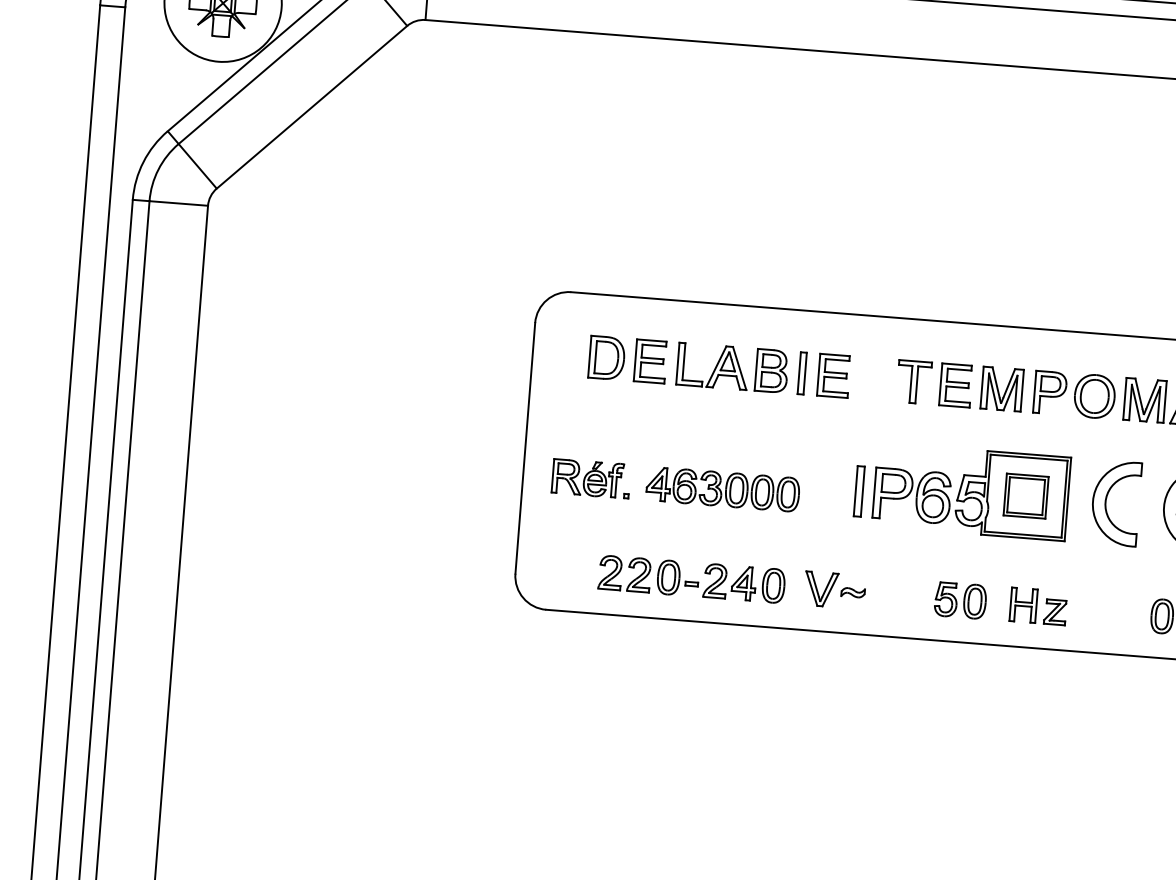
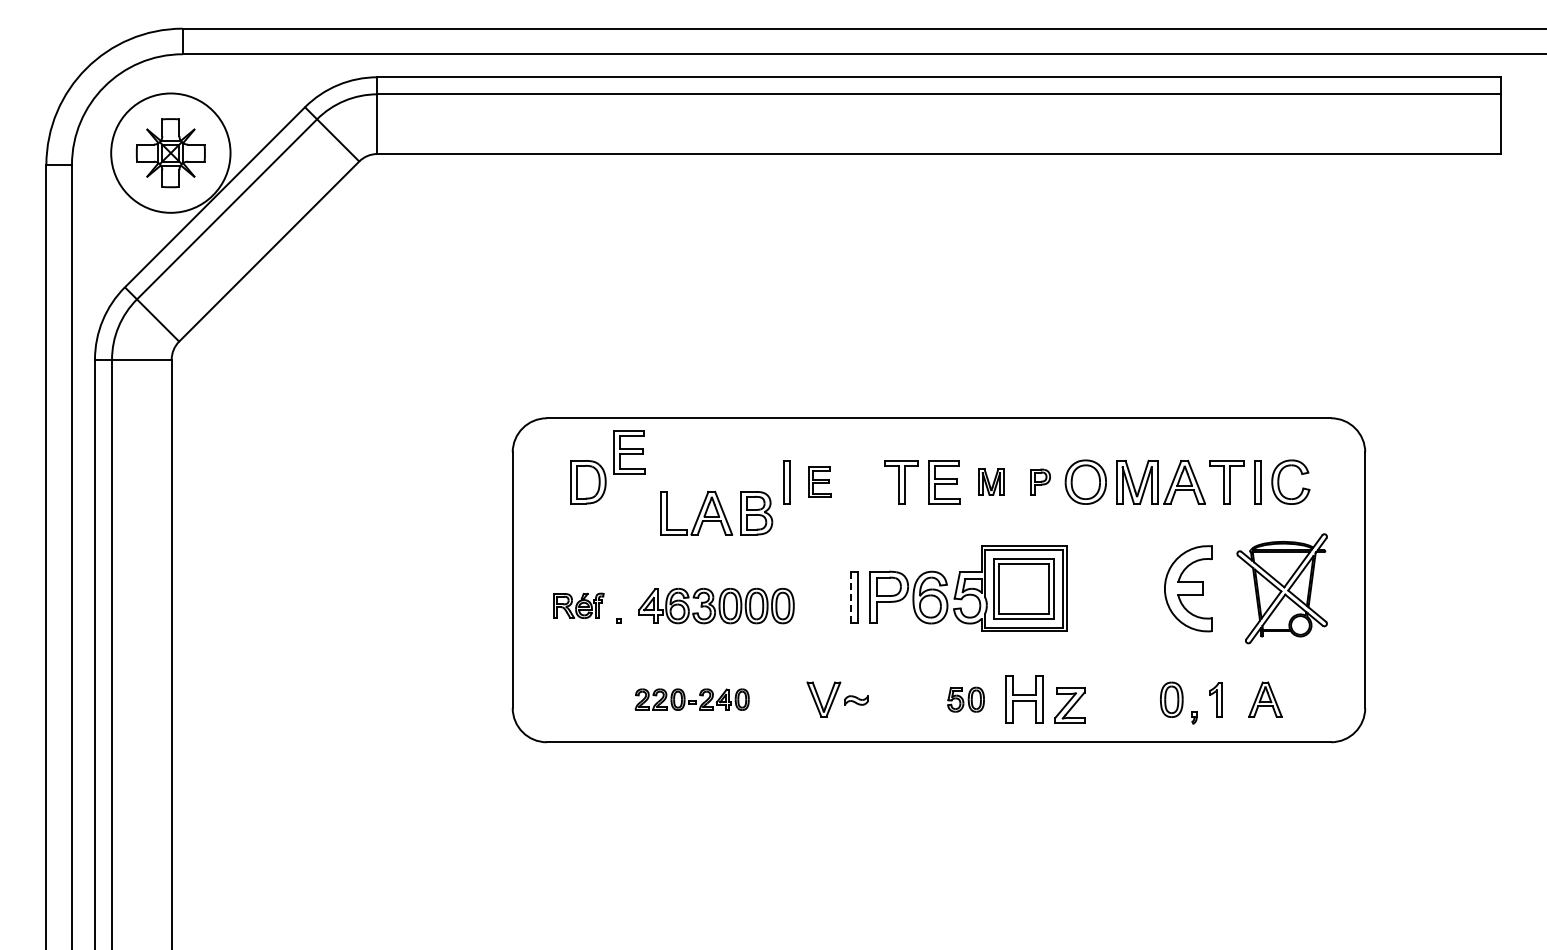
part: (650, 361) -> (629, 452), moved
part: (732, 367) -> (716, 512), moved
part: (833, 376) -> (819, 482), size x0.7
part: (1002, 388) -> (991, 481), size x0.6
part: (1050, 393) -> (1040, 482), size x0.6
part: (587, 478) -> (578, 605), size x0.7
line: (856, 491) -> (851, 597), solid -> dashed
part: (1026, 495) -> (1024, 588), size x1.4
part: (1106, 502) -> (1106, 588), removed
part: (692, 579) -> (692, 699), size x0.6
part: (960, 600) -> (965, 699), size x0.7
part: (1038, 606) -> (1045, 699), size x1.4

